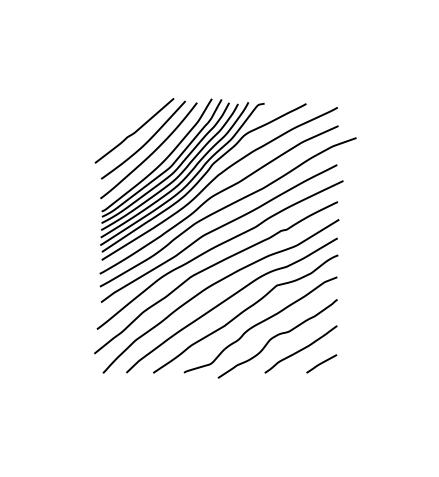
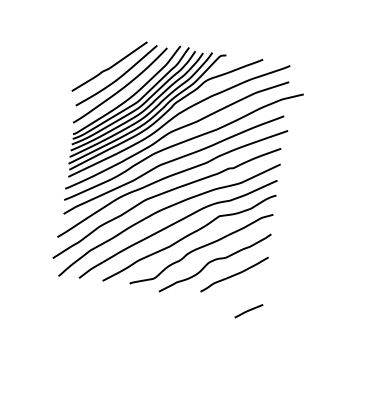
line: (321, 363) -> (248, 310), moved

